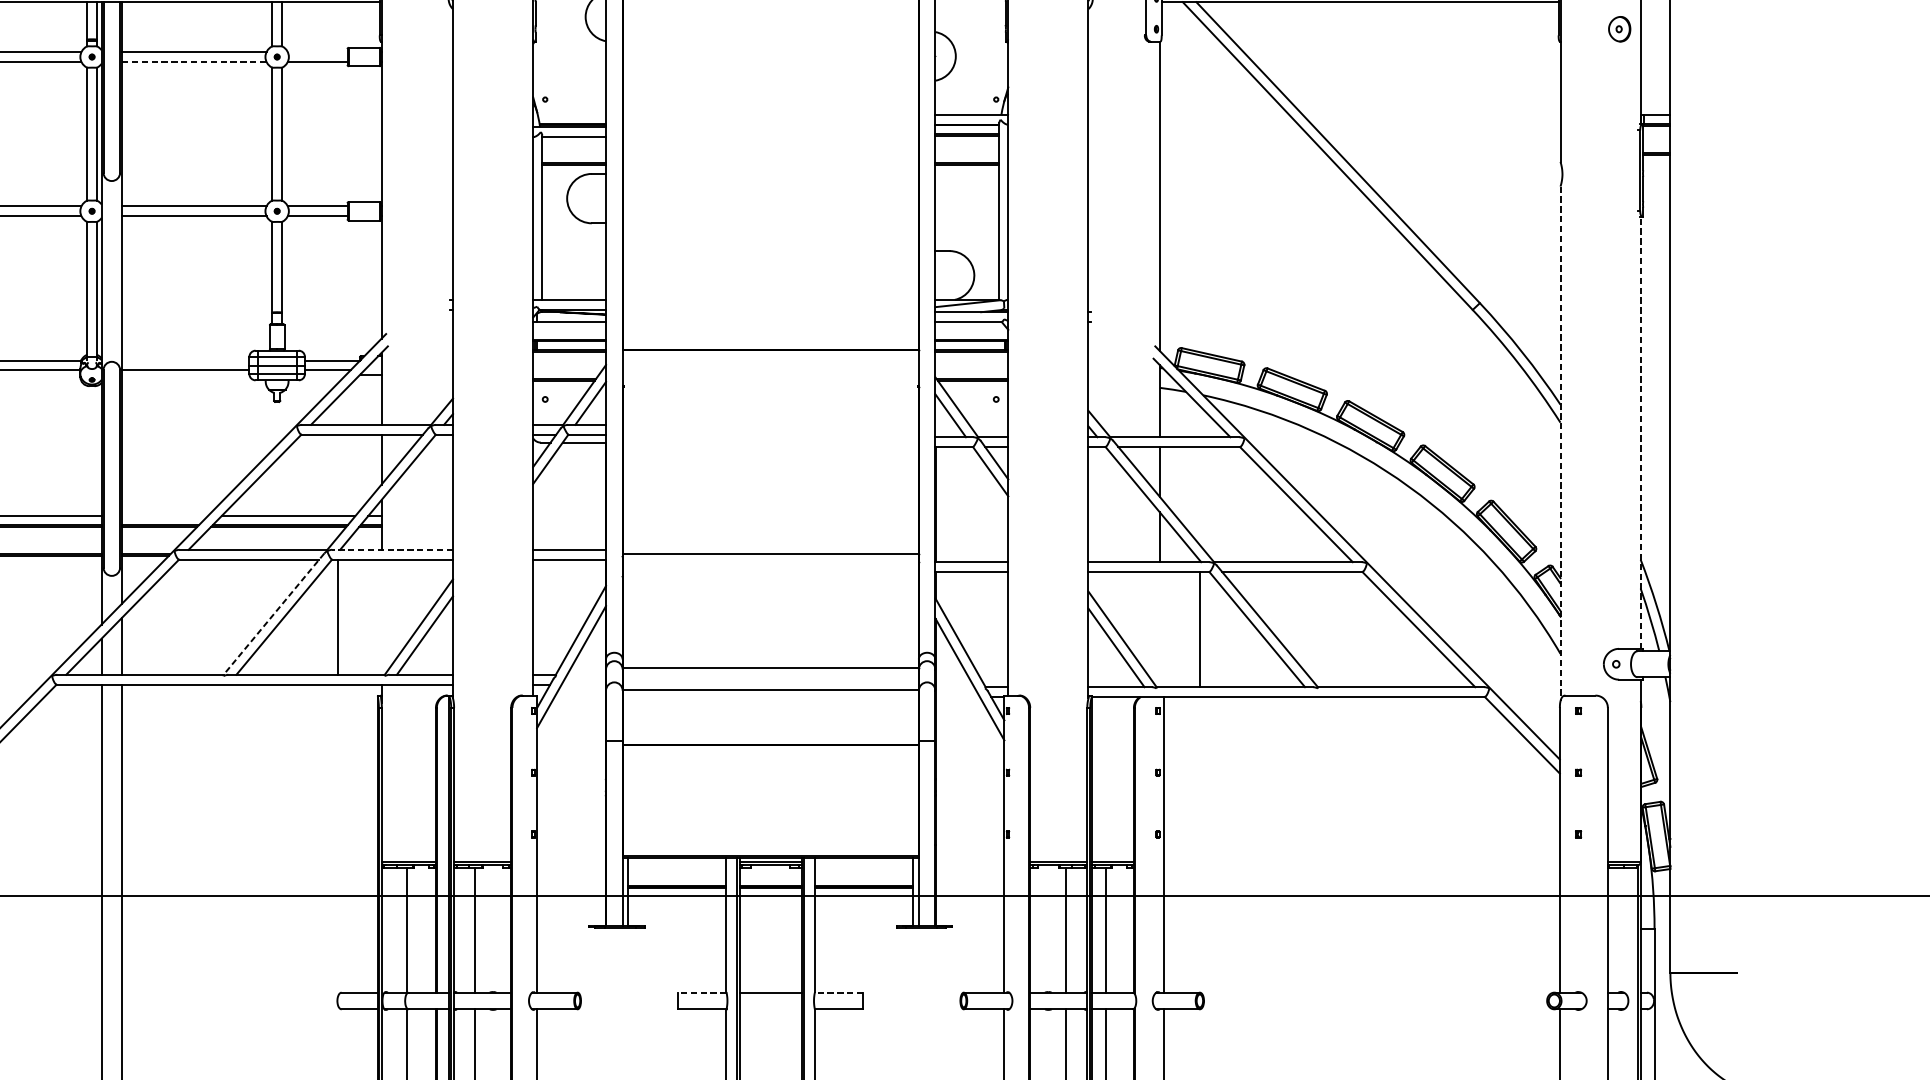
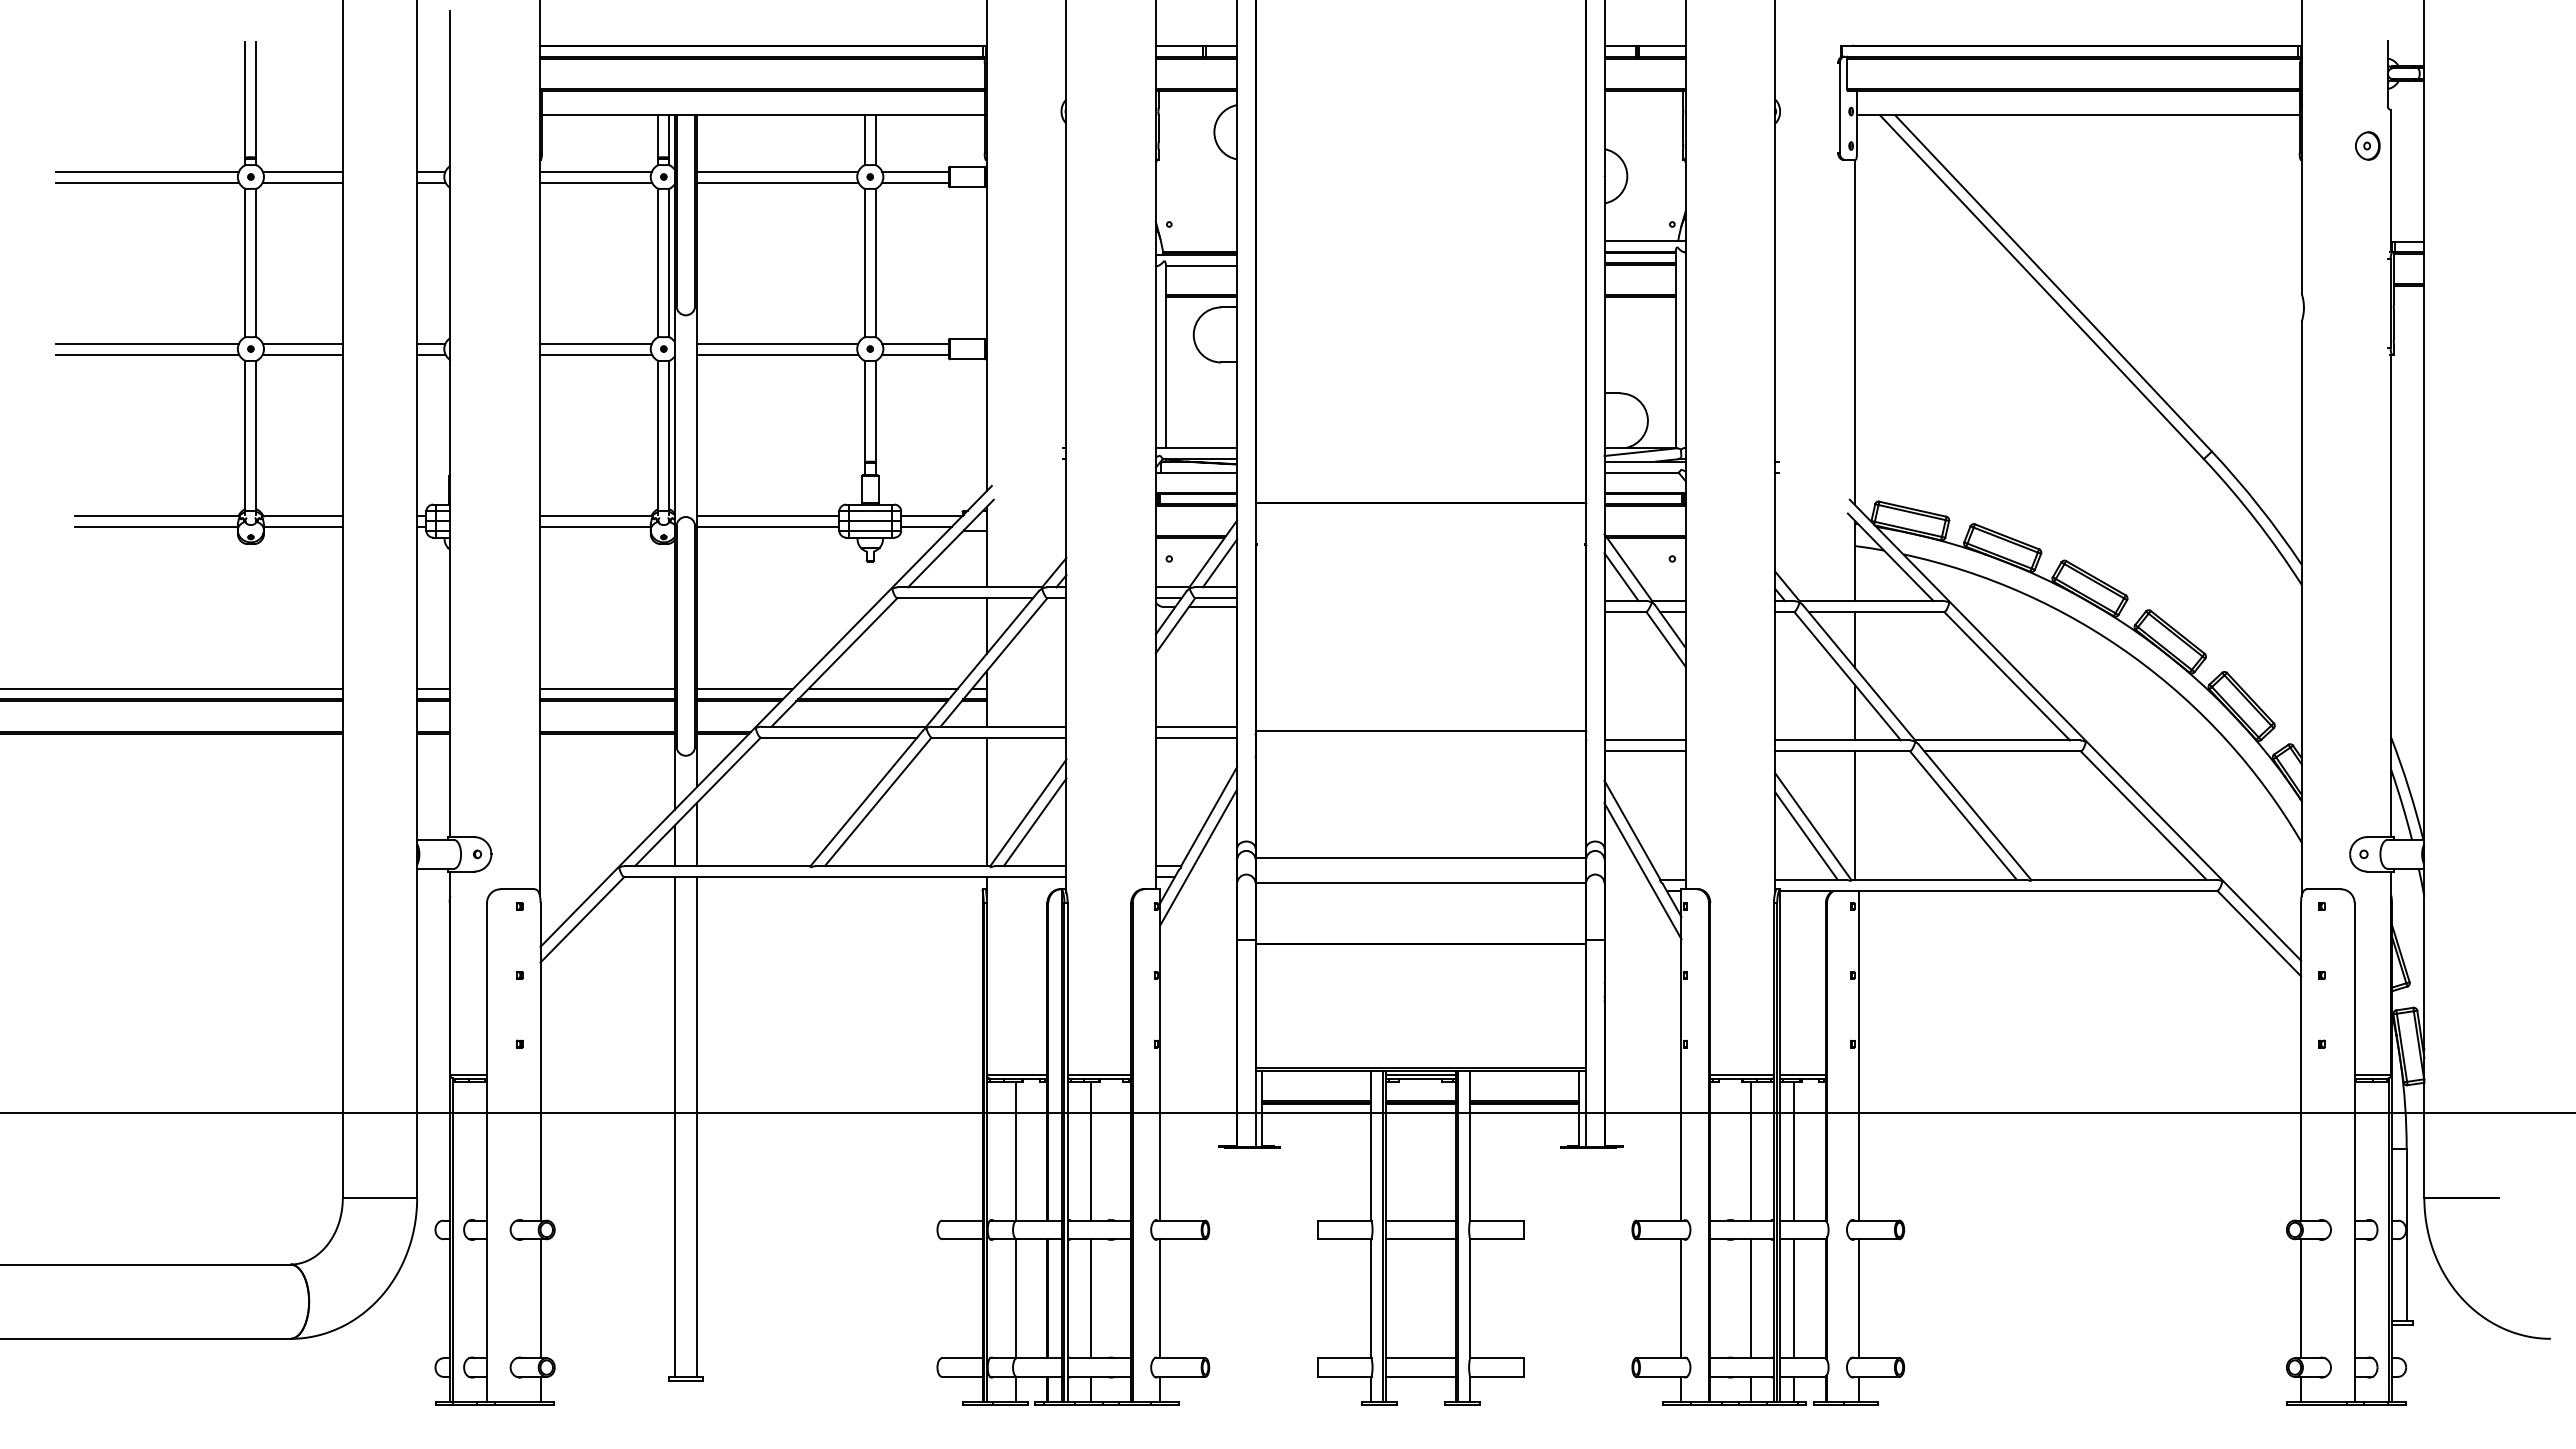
line: (317, 52) -> (915, 171), added
line: (193, 61) -> (777, 182), dashed -> solid
line: (185, 360) -> (768, 515), added
line: (1640, 433) -> (2391, 596), dashed -> solid
line: (1560, 444) -> (2301, 609), dashed -> solid
line: (165, 516) -> (745, 689), added
line: (392, 549) -> (998, 726), dashed -> solid
line: (273, 614) -> (866, 798), dashed -> solid
line: (337, 616) -> (986, 801), moved
line: (1199, 629) -> (1854, 815), moved
line: (702, 992) -> (1344, 1220), dashed -> solid
line: (838, 992) -> (1496, 1220), dashed -> solid
line: (770, 1009) -> (1420, 1239), added

